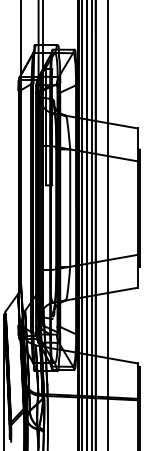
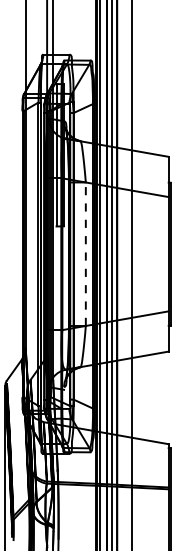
line: (69, 208) -> (85, 254), solid -> dashed

